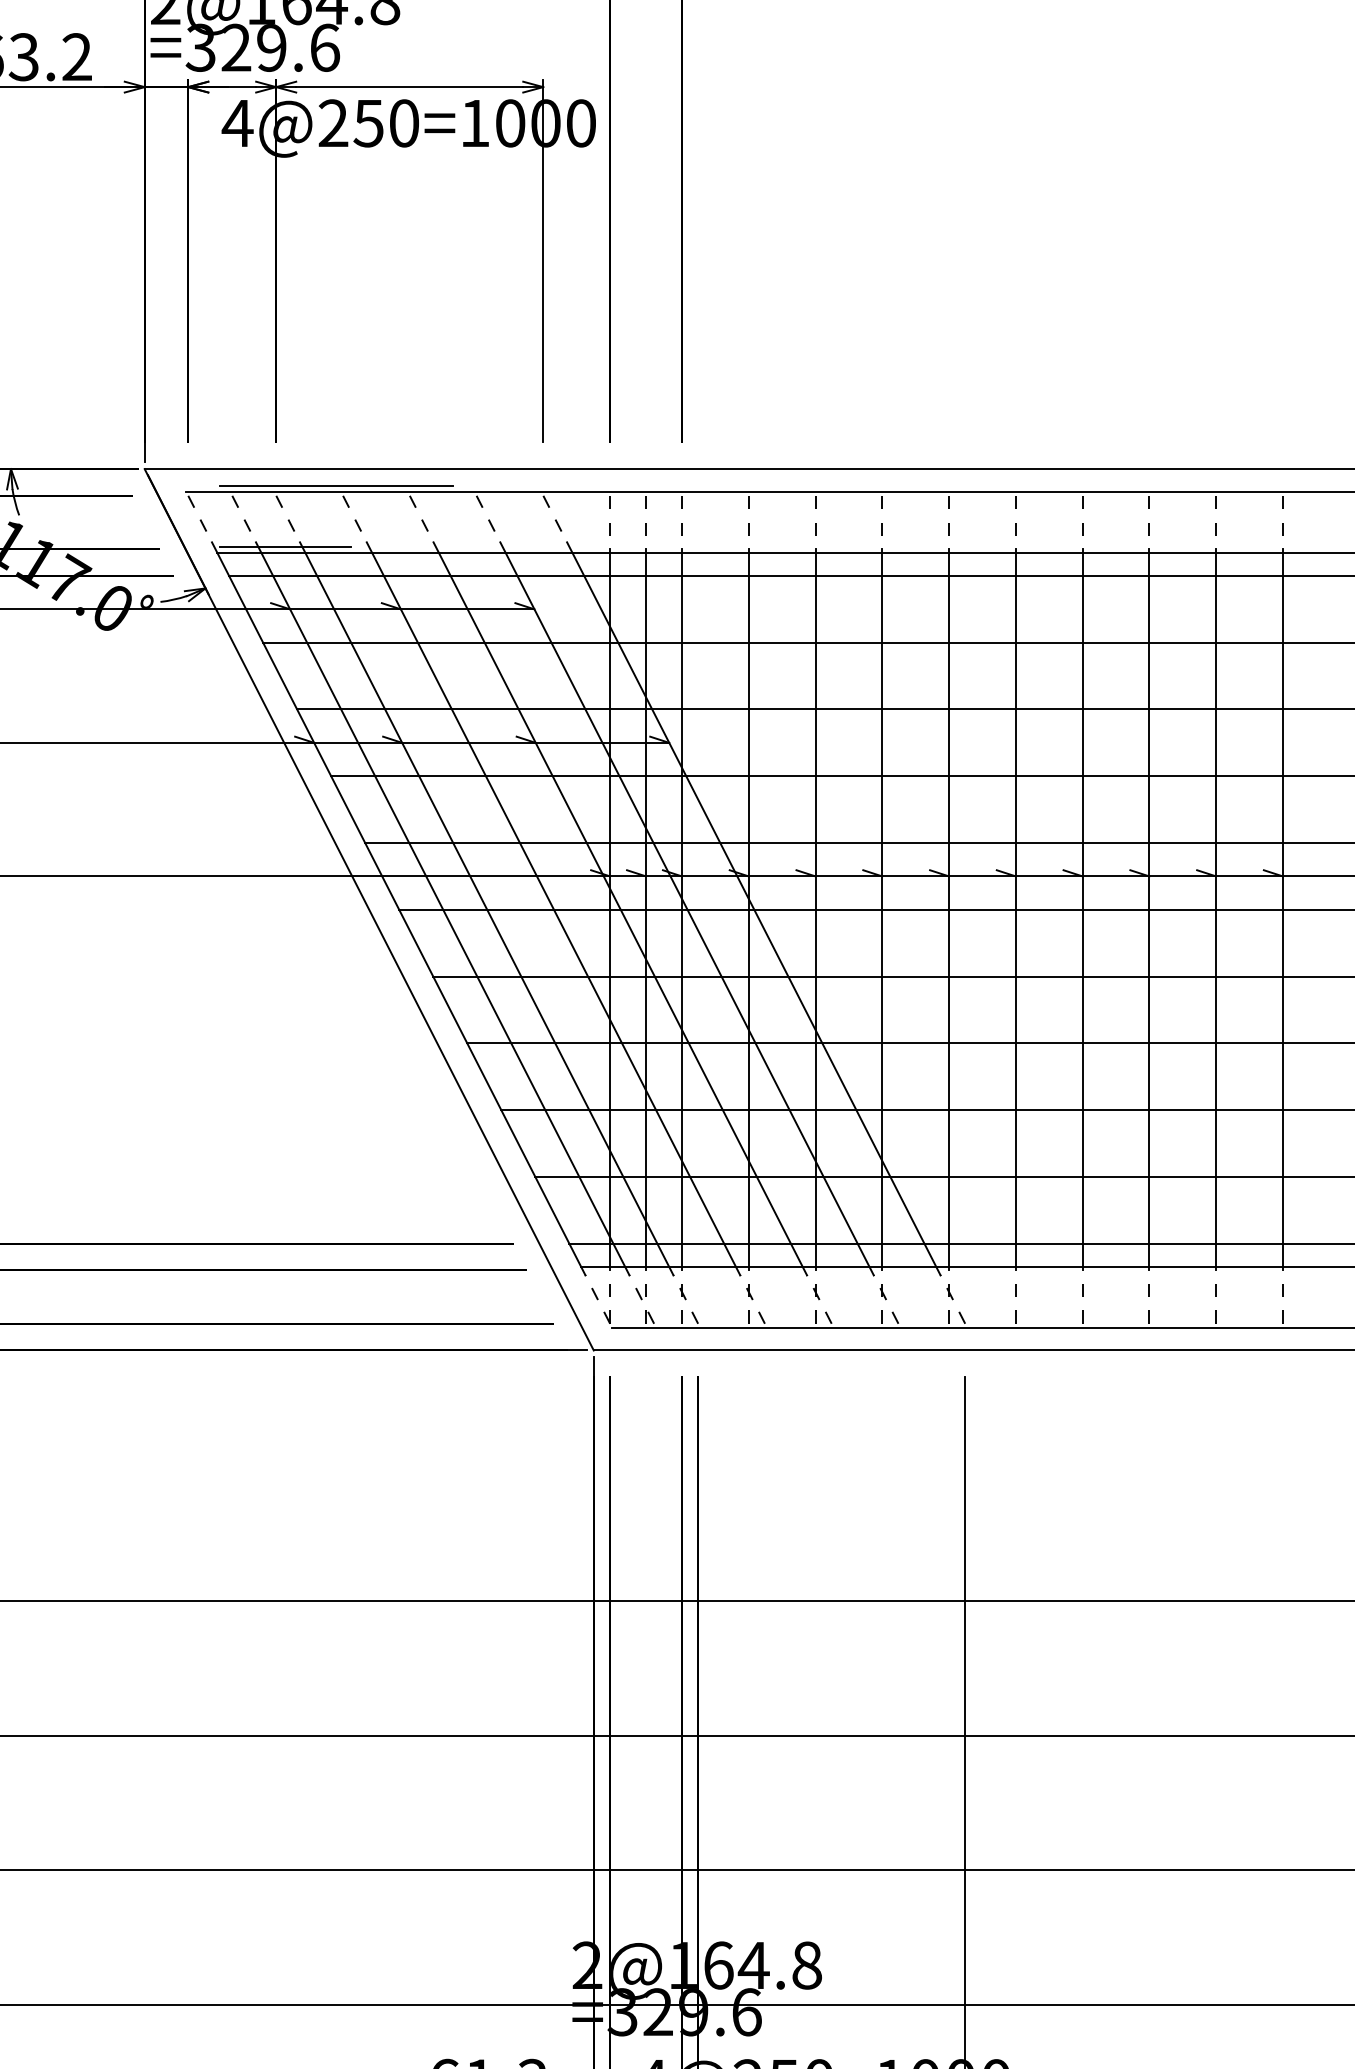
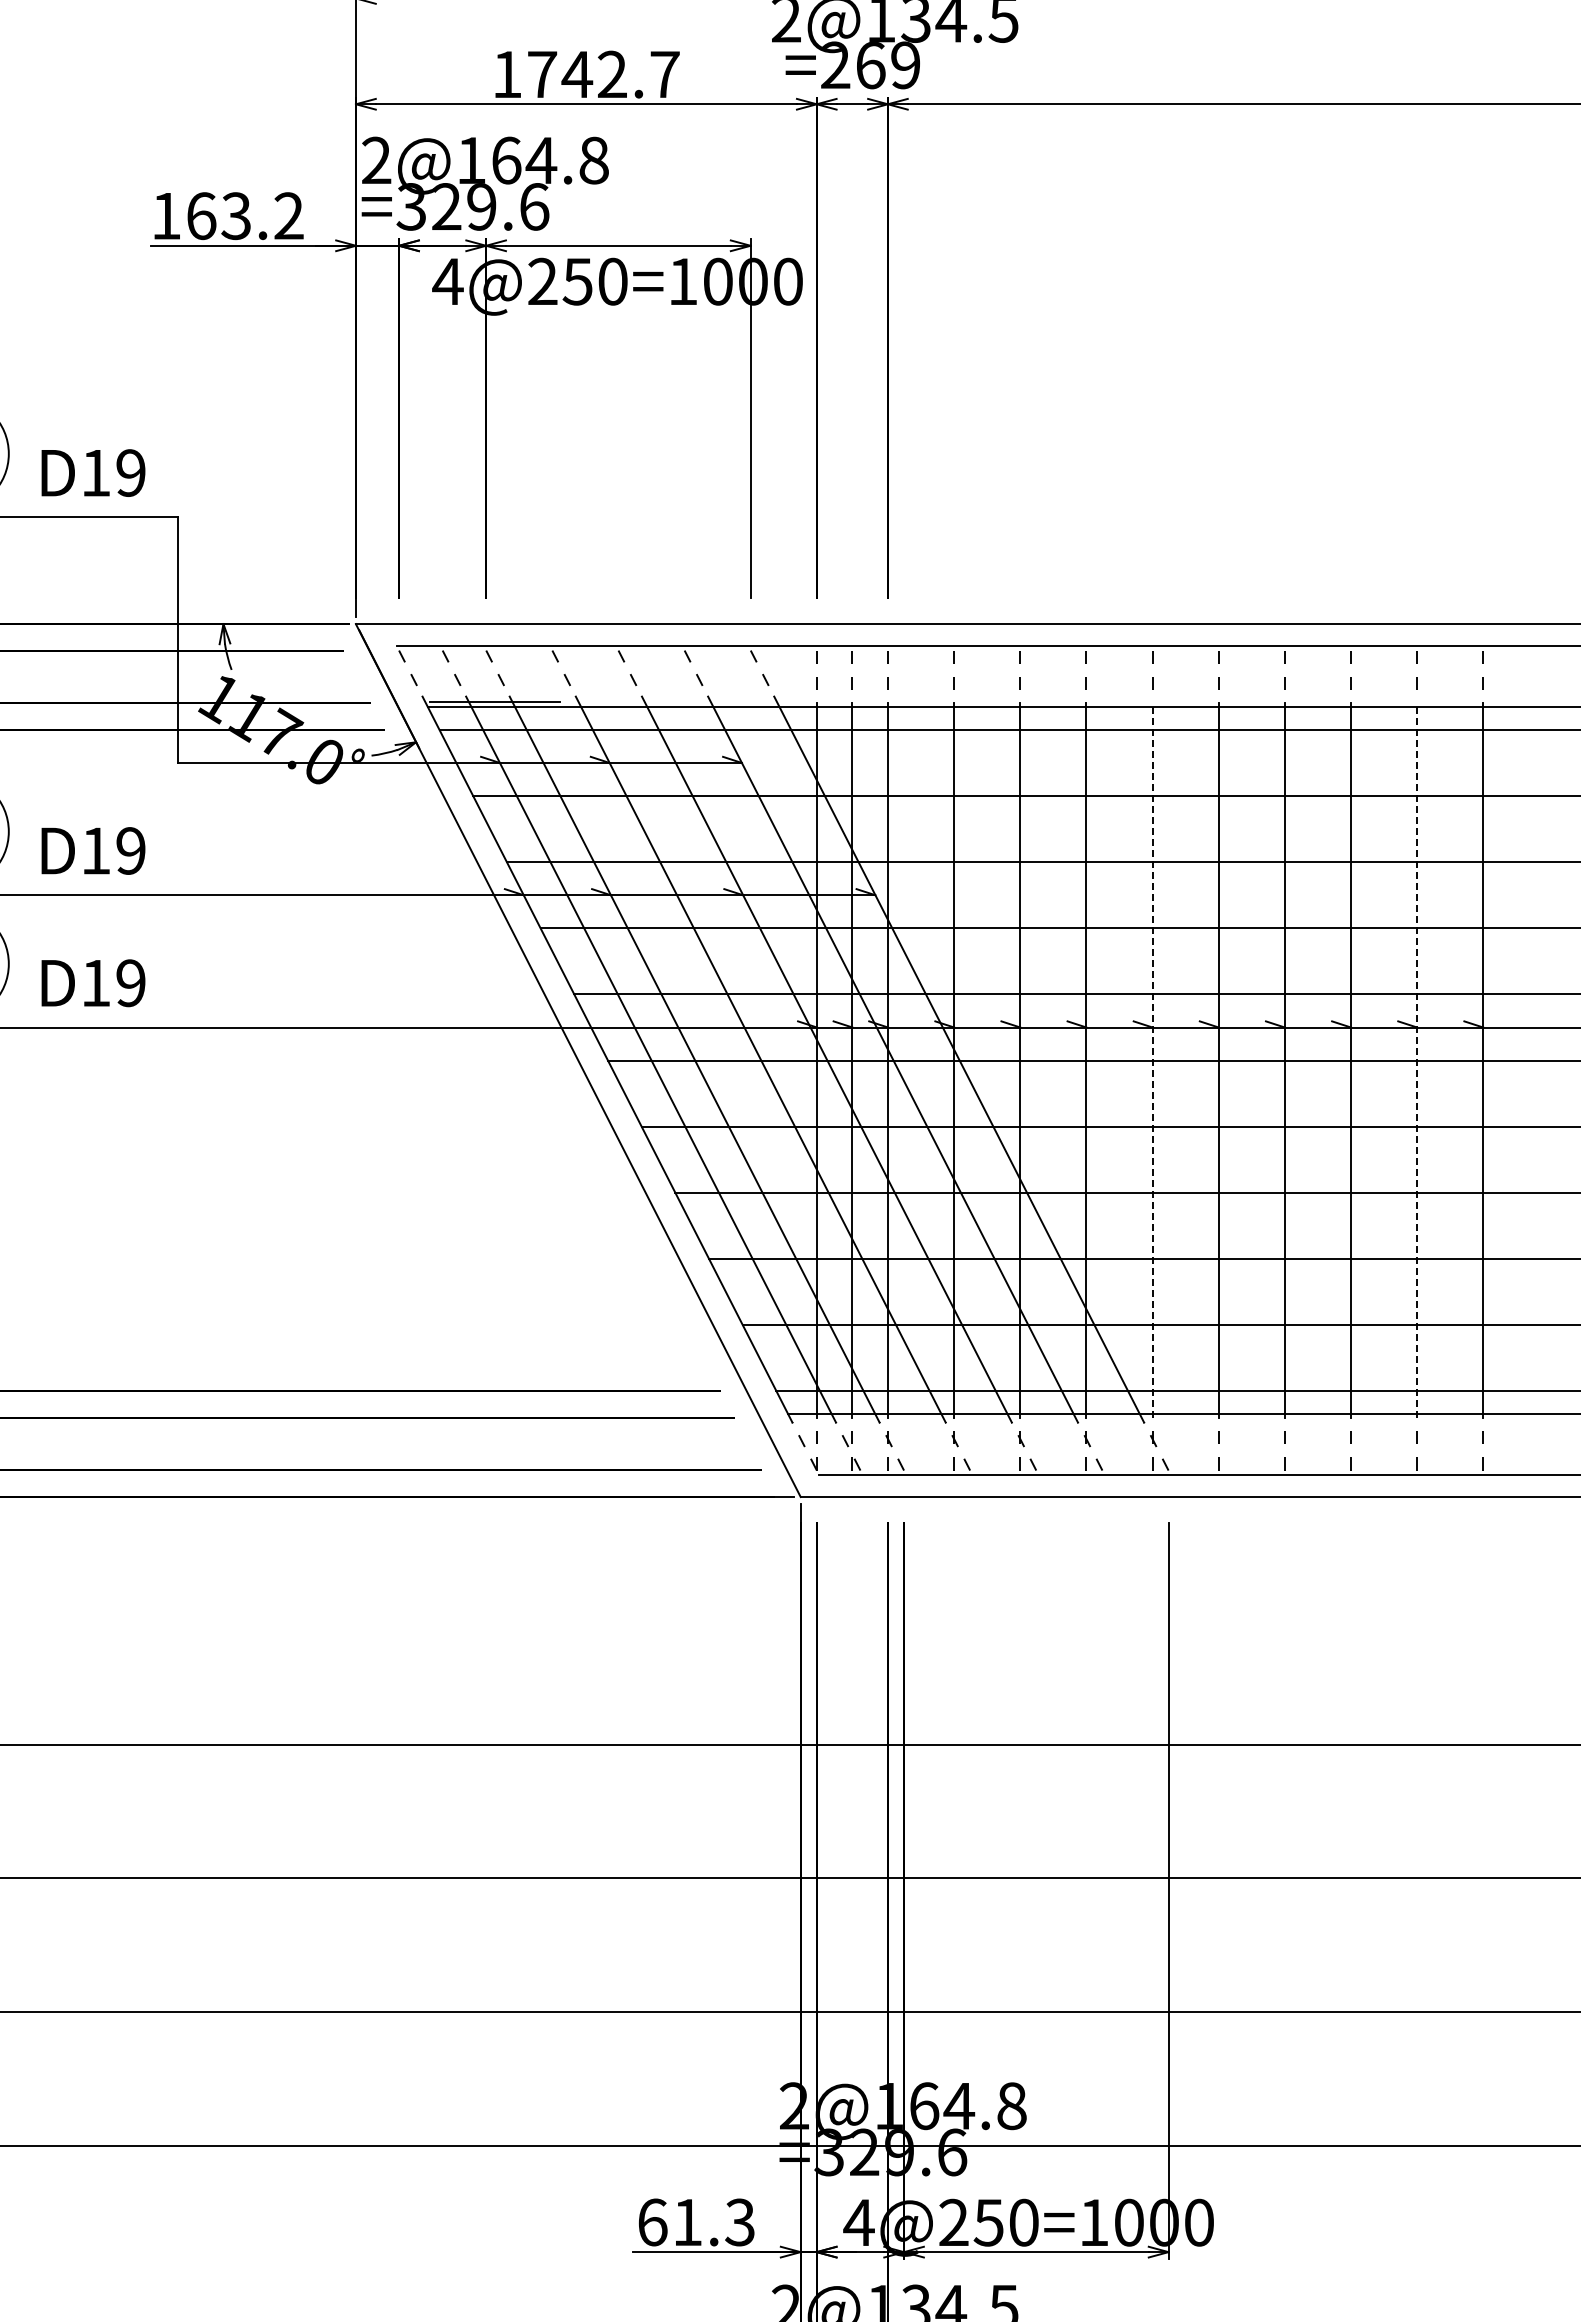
line: (336, 486) -> (545, 641), removed
line: (949, 909) -> (1152, 1060), solid -> dashed
line: (1216, 909) -> (1417, 1060), solid -> dashed

